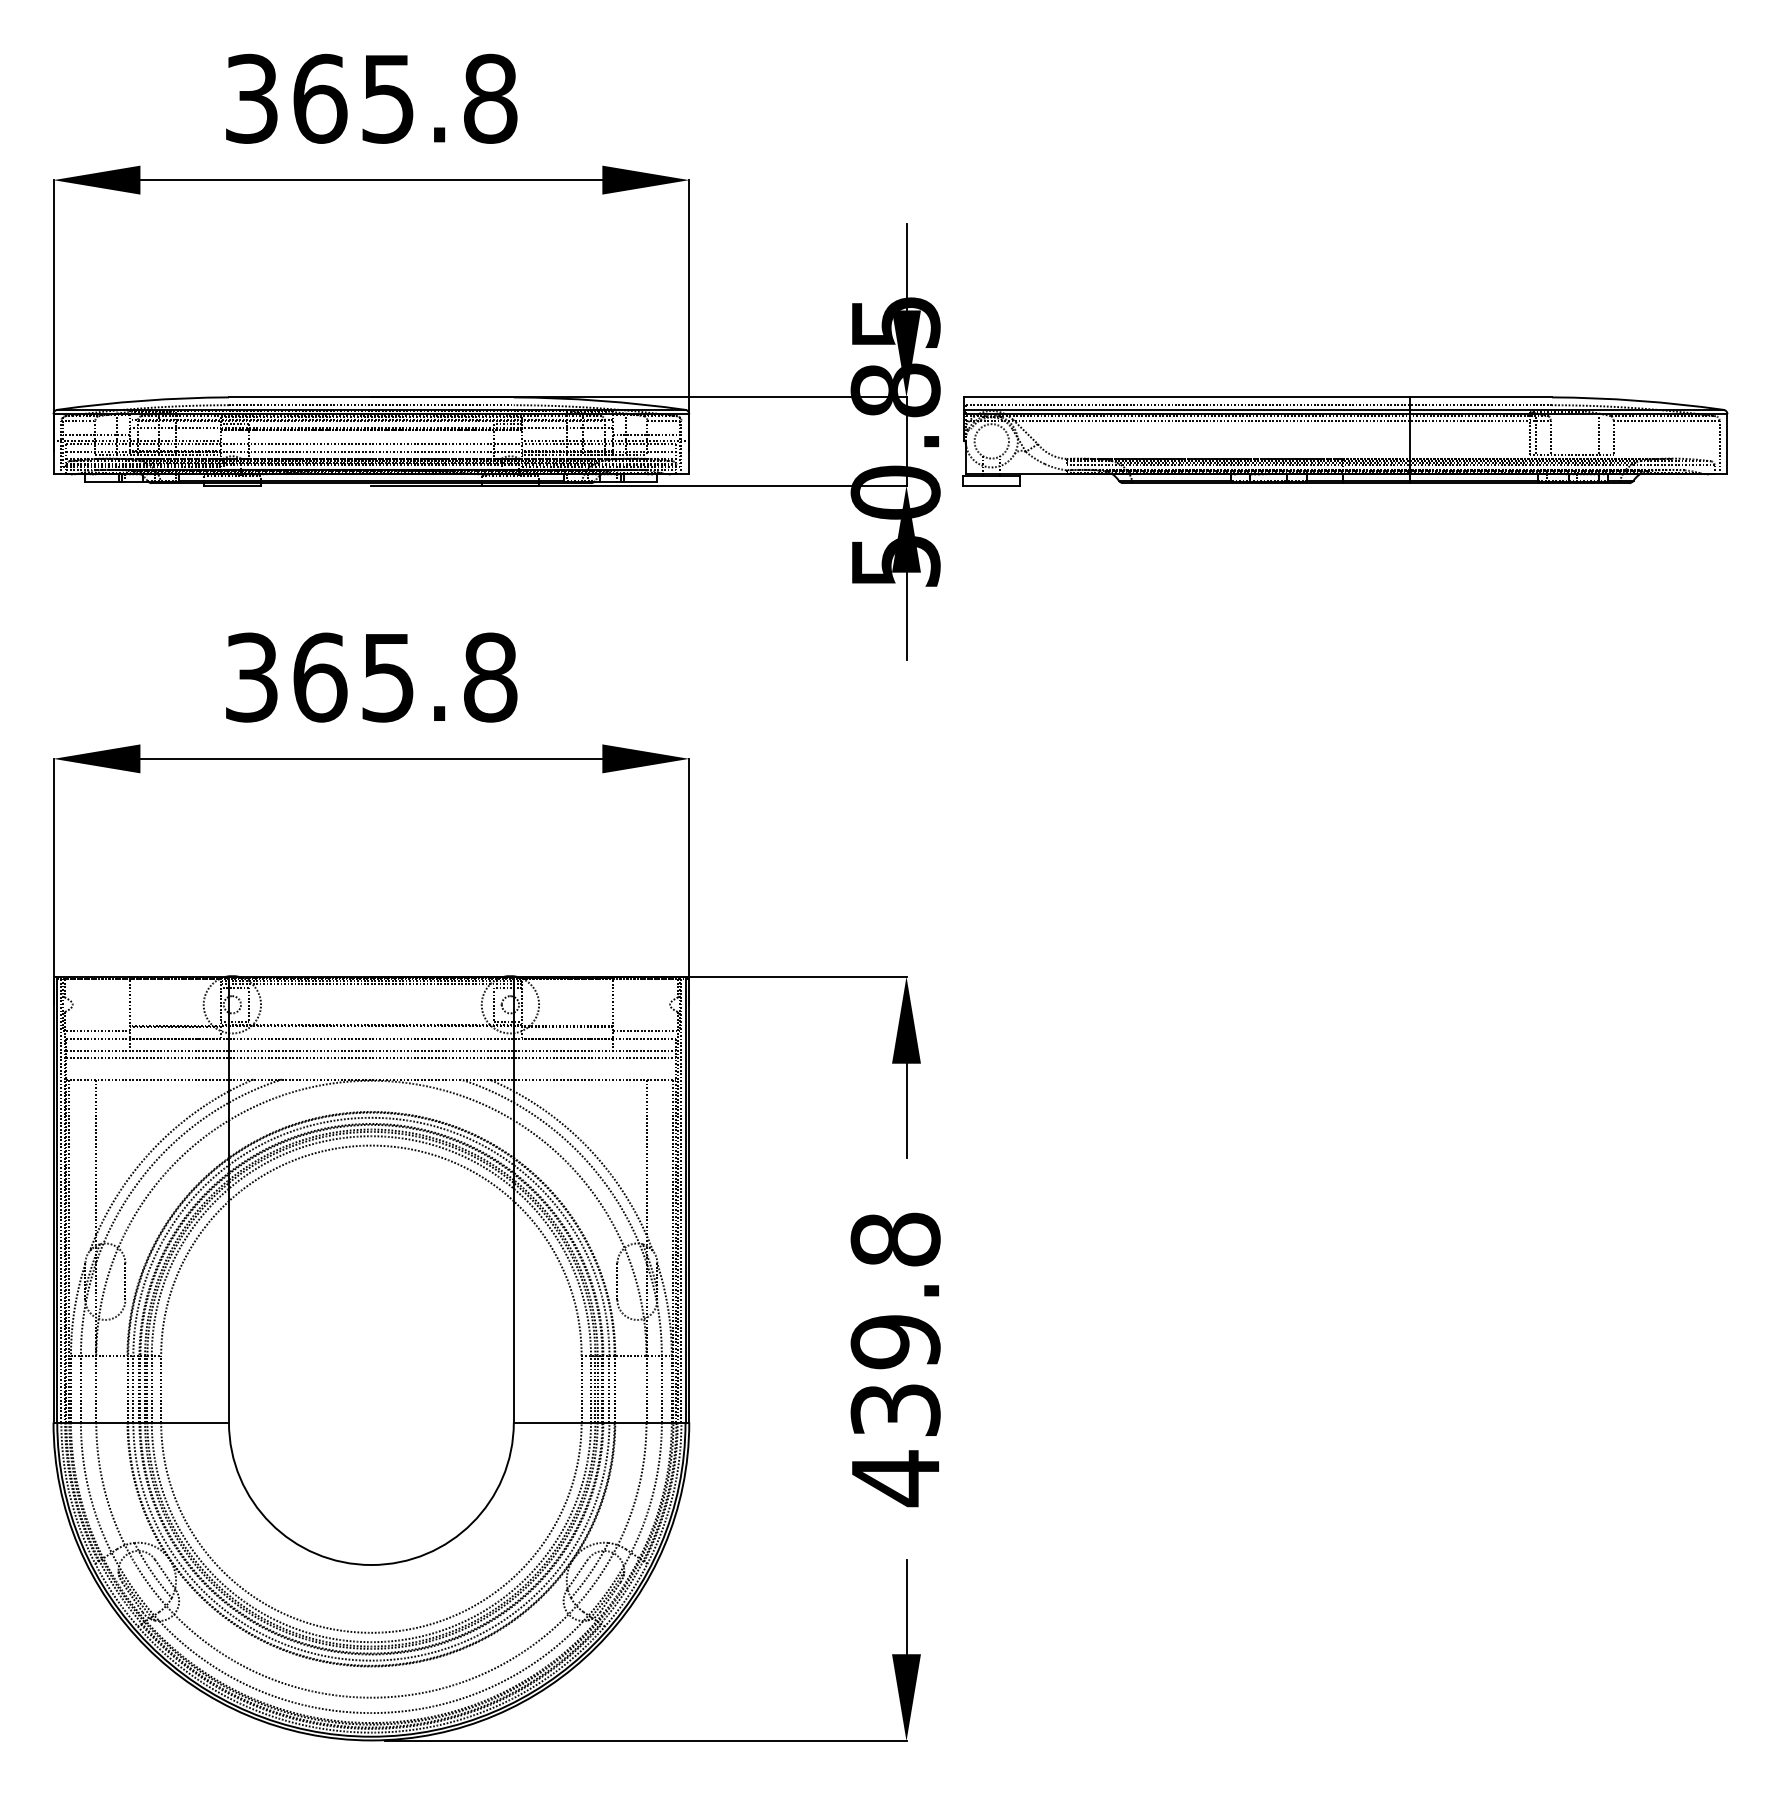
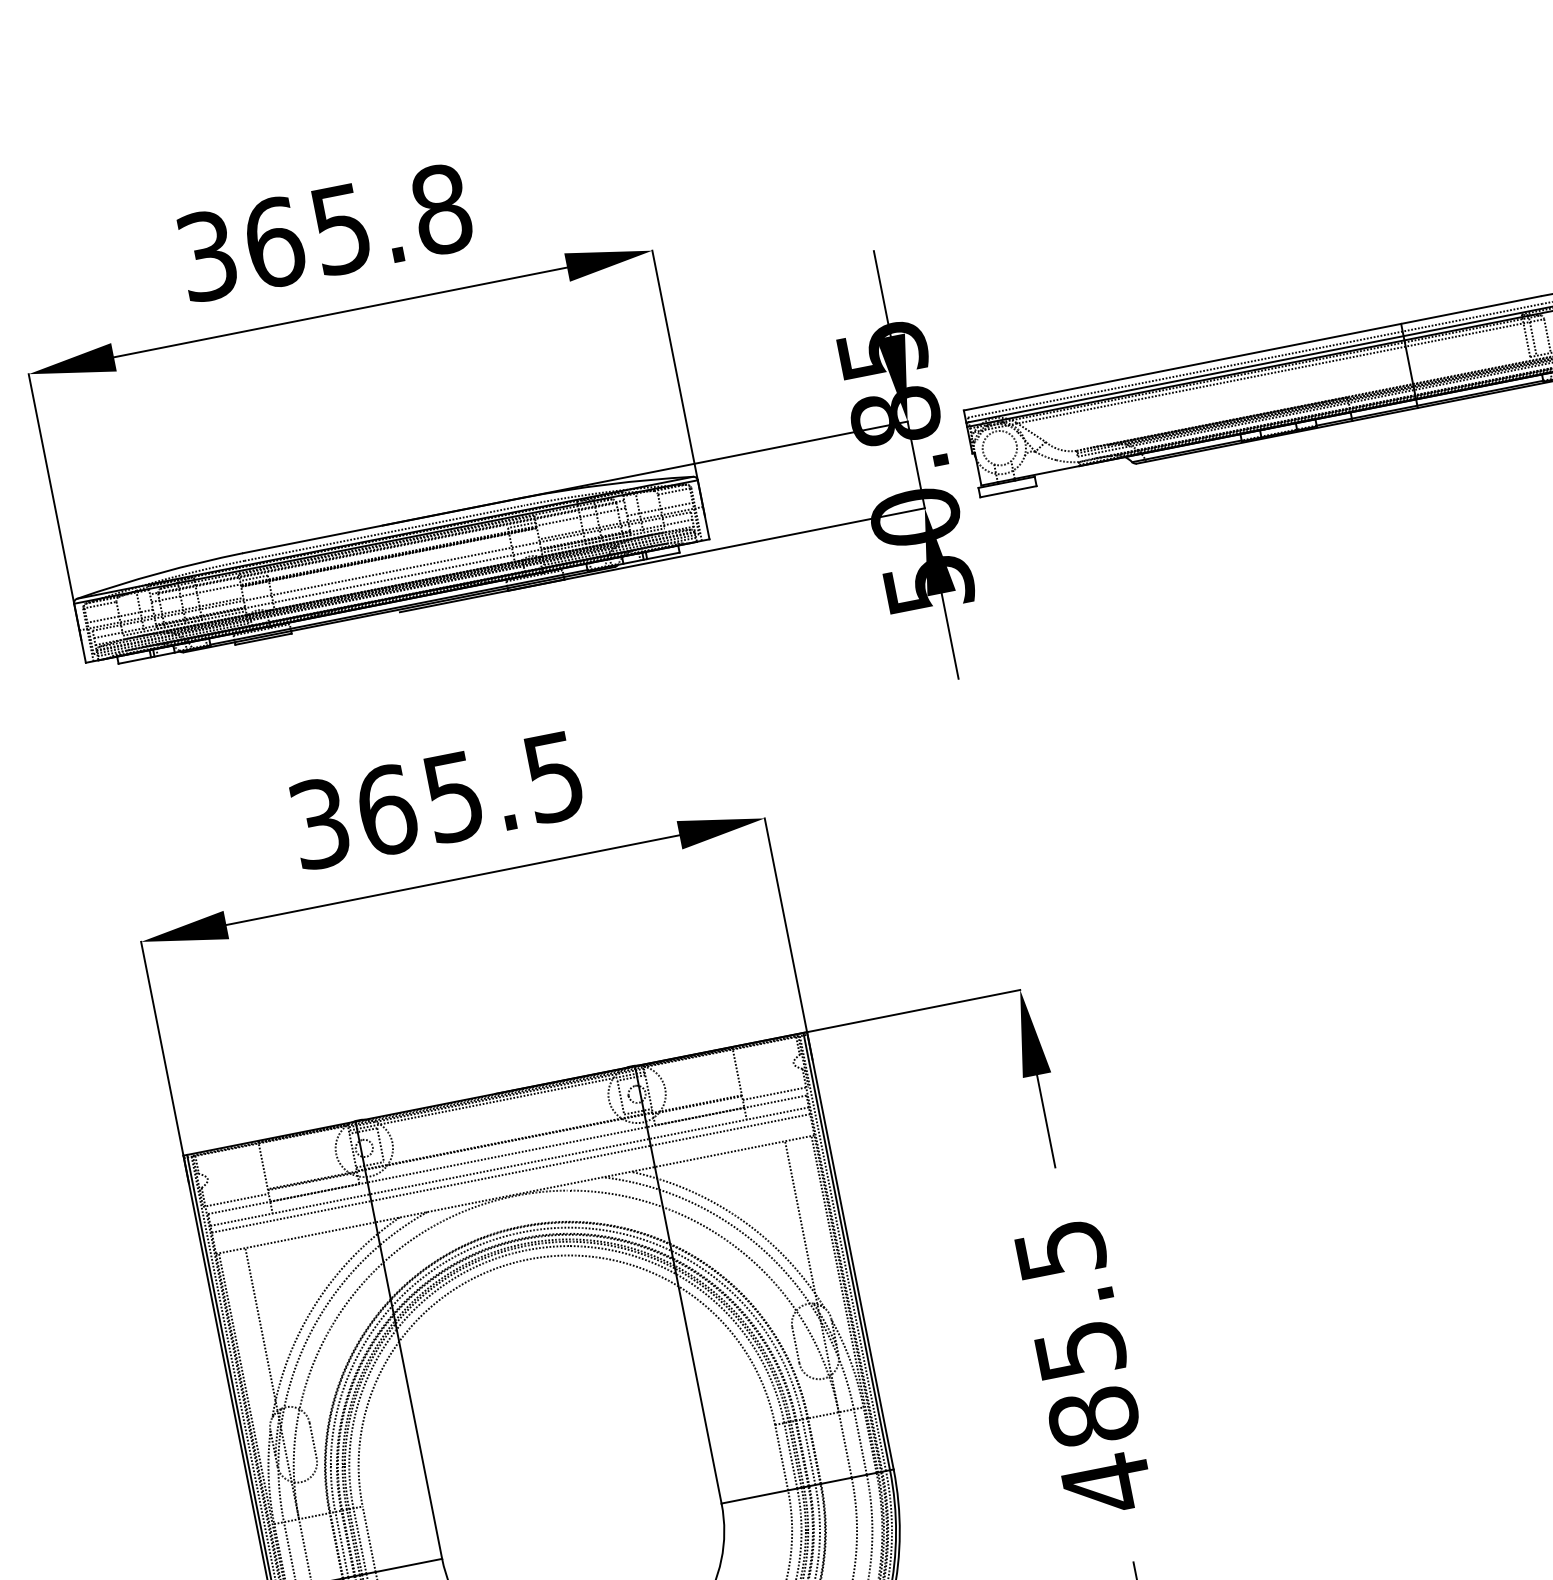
text: (490, 677) -> (553, 777), 365.8 -> 365.5
text: (895, 1324) -> (1076, 1333), 439.8 -> 485.5

